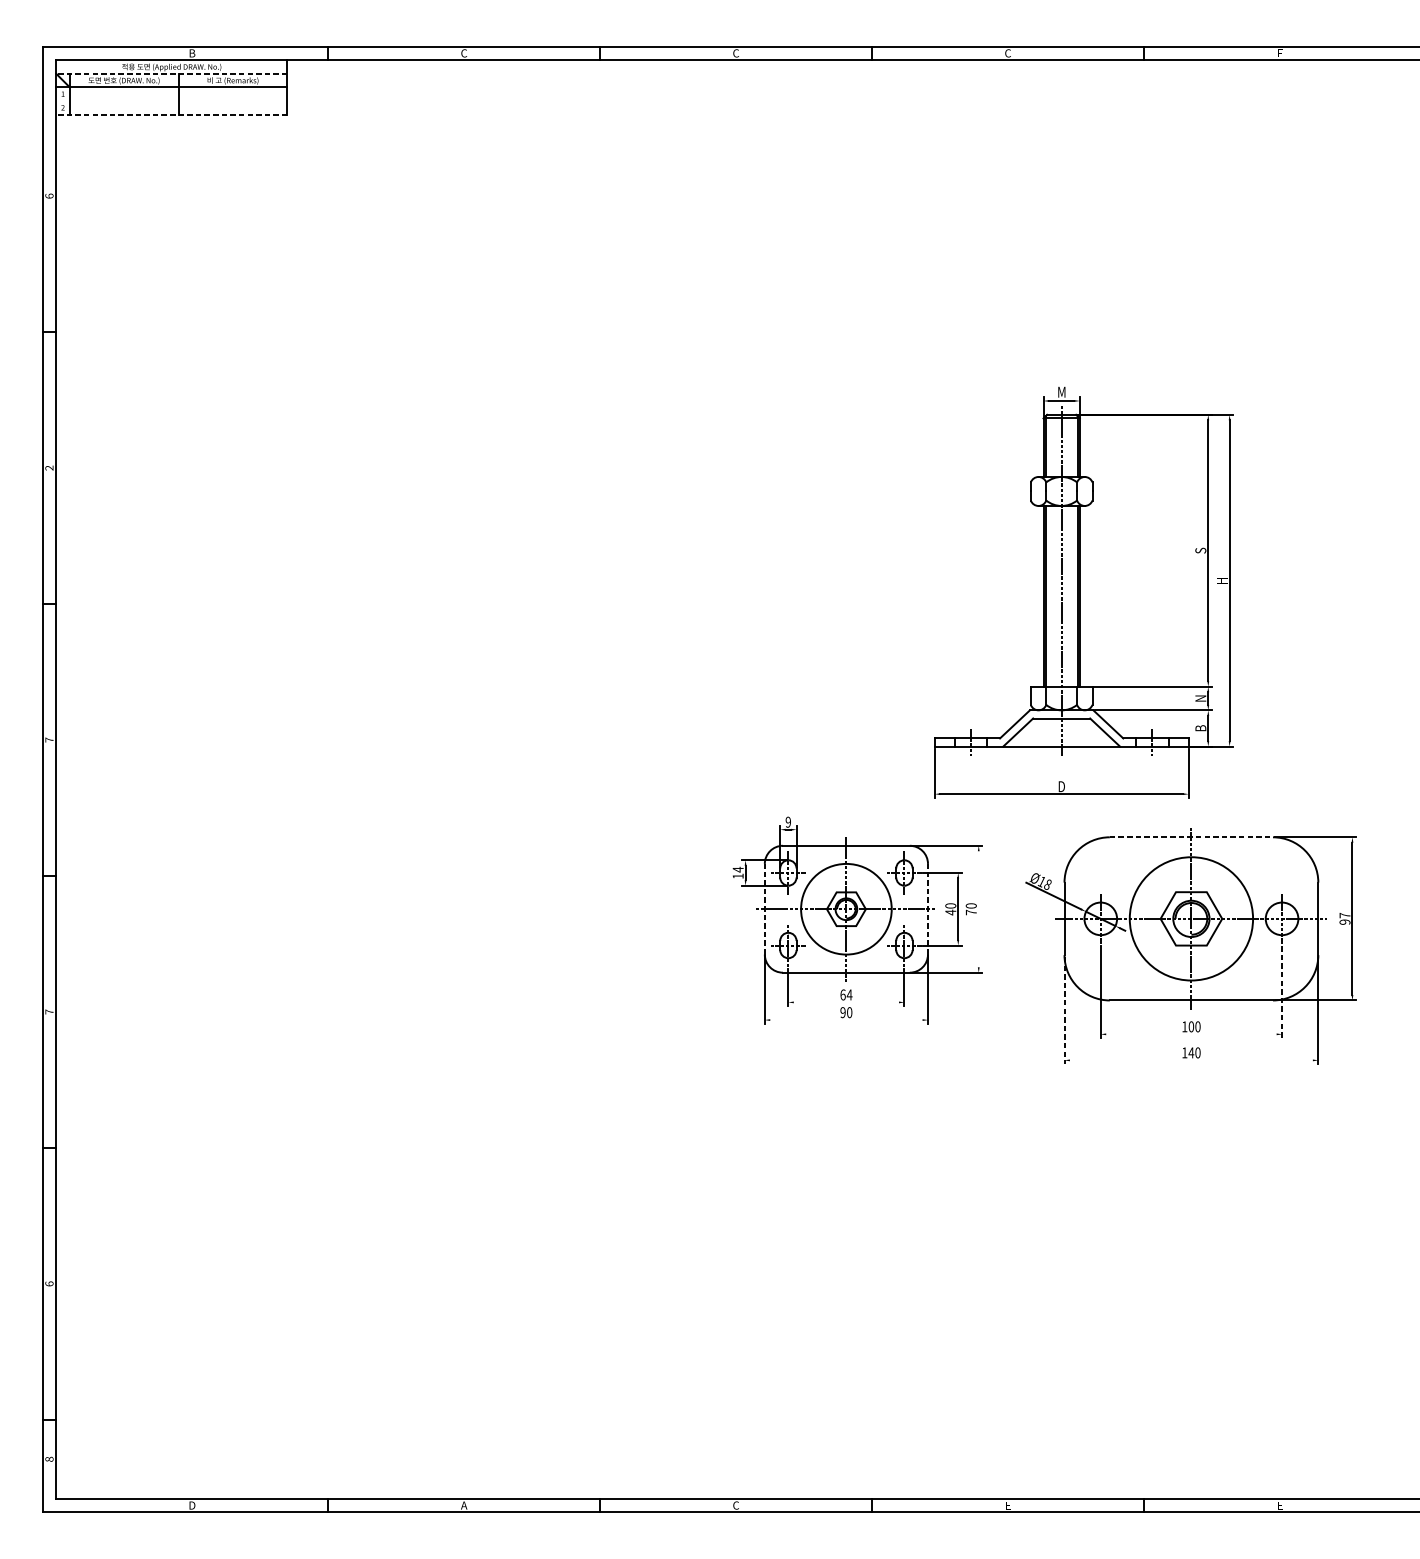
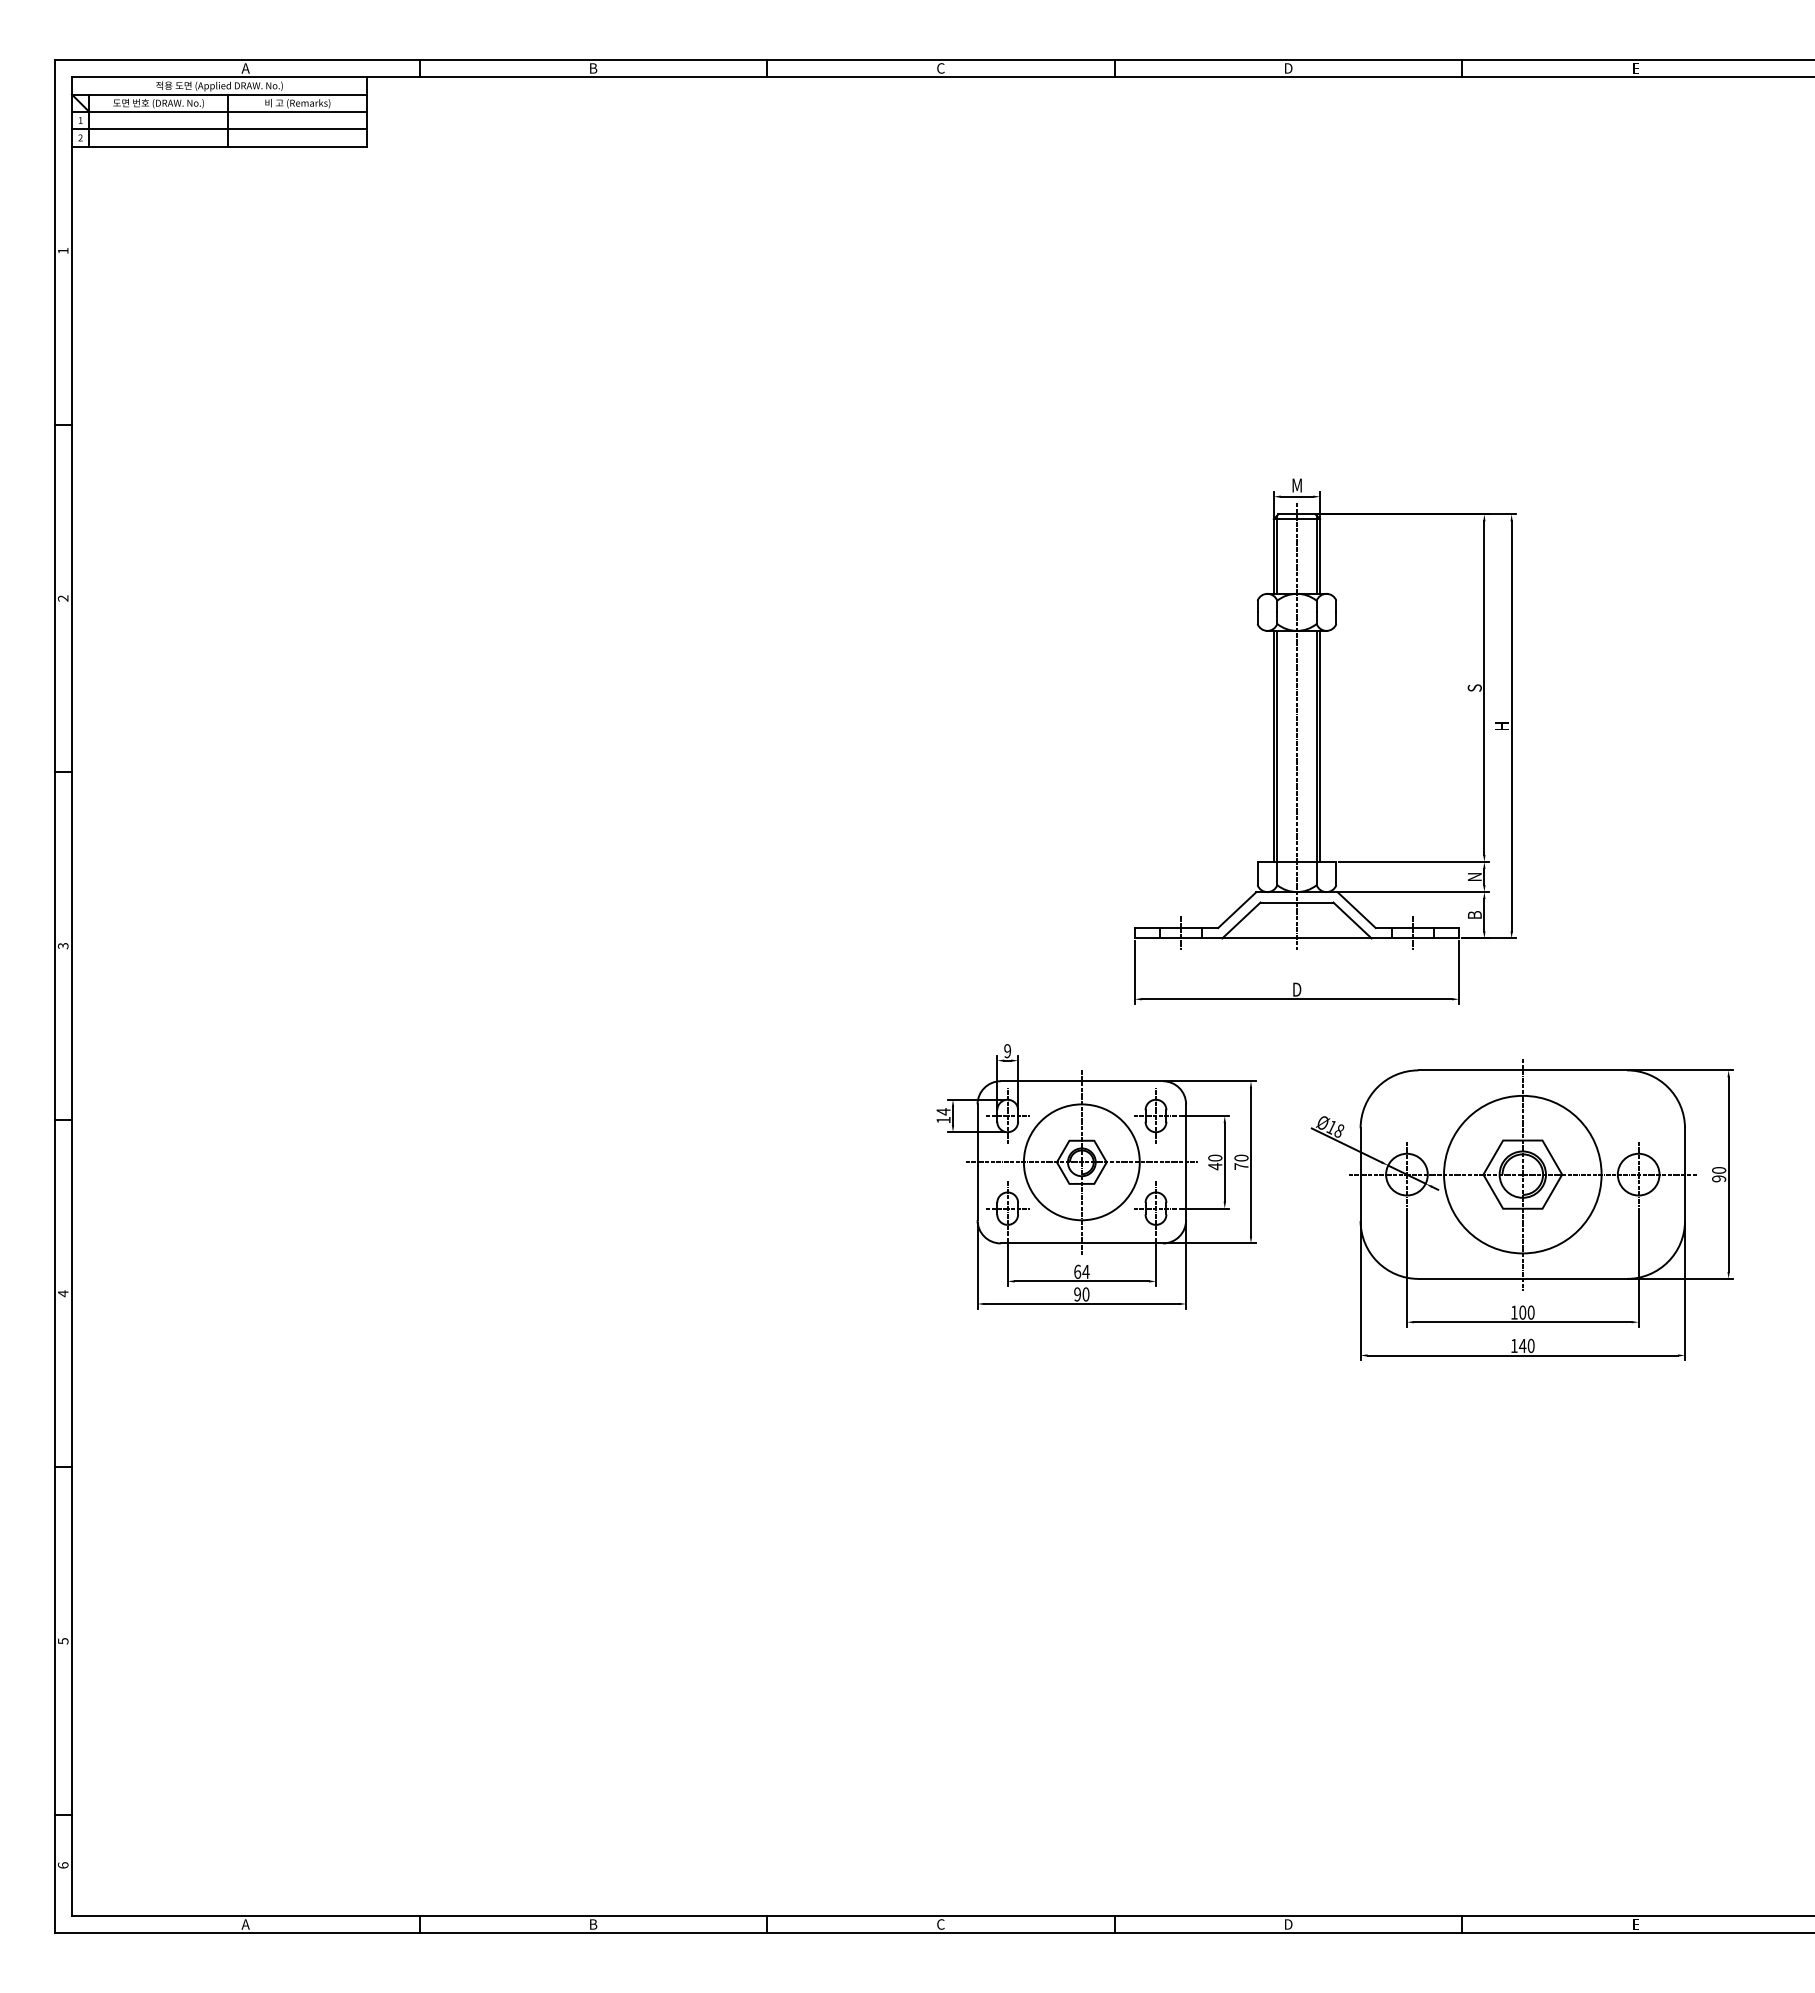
text: (192, 53) -> (245, 68), B -> A
text: (464, 53) -> (593, 68), C -> B
text: (1008, 53) -> (1288, 68), C -> D
line: (171, 73) -> (219, 94), dashed -> solid
line: (171, 101) -> (219, 129), added
line: (171, 114) -> (219, 146), dashed -> solid
text: (48, 195) -> (62, 250), 6 -> 1
part: (1083, 592) -> (1325, 741), moved
text: (48, 739) -> (62, 945), 7 -> 3
line: (1191, 837) -> (1523, 1070), dashed -> solid
line: (764, 909) -> (977, 1162), dashed -> solid
line: (928, 909) -> (1186, 1162), dashed -> solid
line: (979, 909) -> (1251, 1162), added
text: (1345, 915) -> (1719, 1170), 97 -> 90
line: (1281, 992) -> (1638, 1268), dashed -> solid
line: (846, 1002) -> (1081, 1281), added
text: (49, 1011) -> (63, 1293), 7 -> 4
line: (1064, 1011) -> (1360, 1292), dashed -> solid
line: (846, 1019) -> (1081, 1303), added
line: (1191, 1034) -> (1522, 1322), added
line: (1191, 1060) -> (1522, 1355), added
text: (48, 1284) -> (62, 1641), 6 -> 5
text: (49, 1459) -> (63, 1865), 8 -> 6
text: (192, 1505) -> (245, 1924), D -> A
text: (464, 1505) -> (593, 1924), A -> B
text: (1008, 1505) -> (1288, 1924), E -> D

